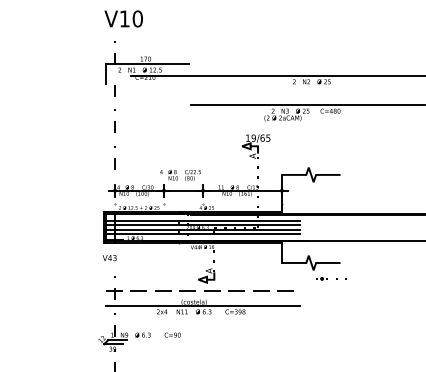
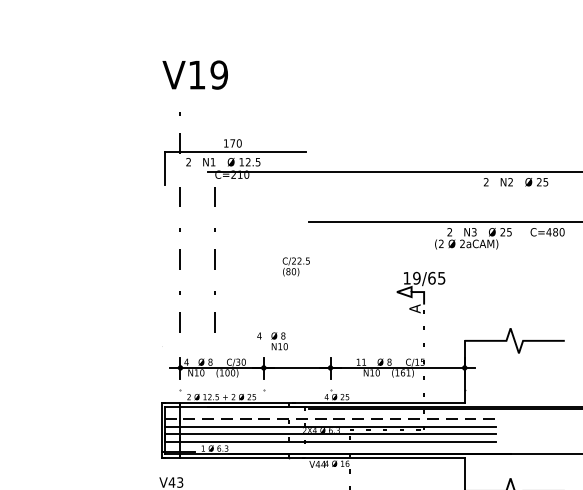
text: (137, 18) -> (218, 74), V10 -> V19
line: (134, 127) -> (213, 260), added
text: (192, 175) -> (295, 266), moved
line: (203, 220) -> (331, 418), solid -> dashed

